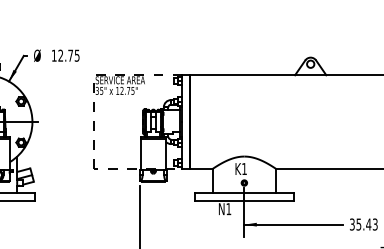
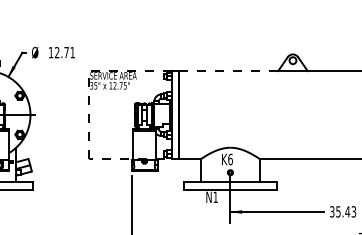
text: (76, 55) -> (72, 52), 12.75 -> 12.71
line: (242, 75) -> (228, 71), solid -> dashed
text: (244, 169) -> (230, 159), K1 -> K6

